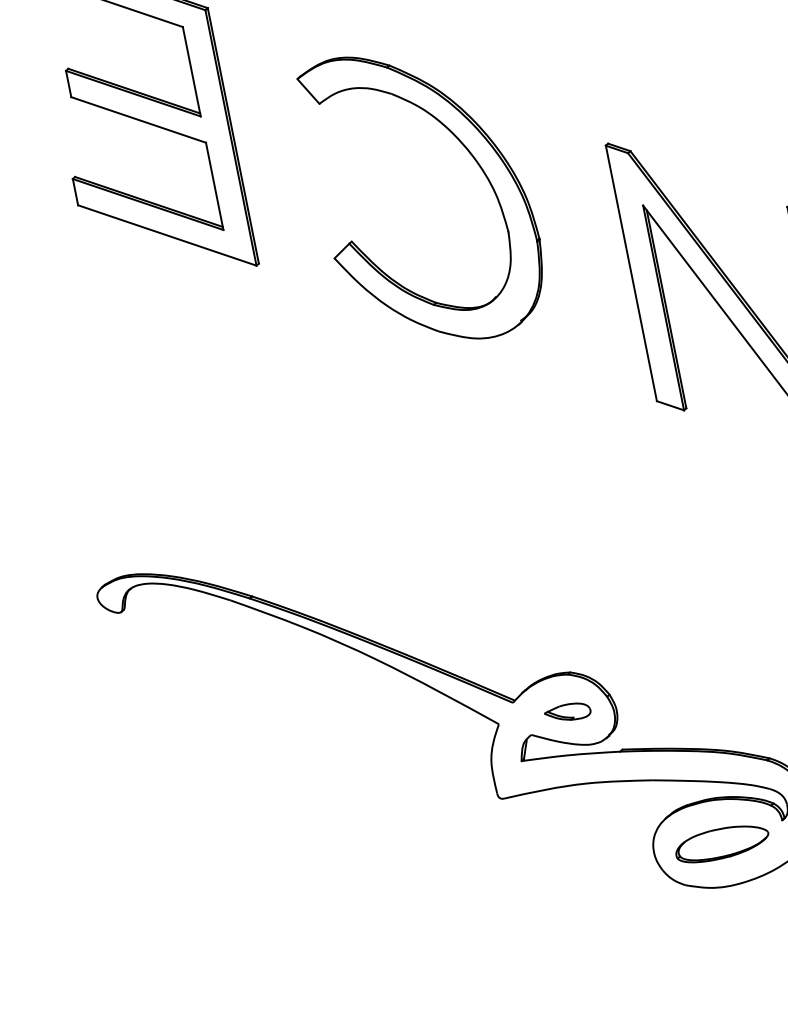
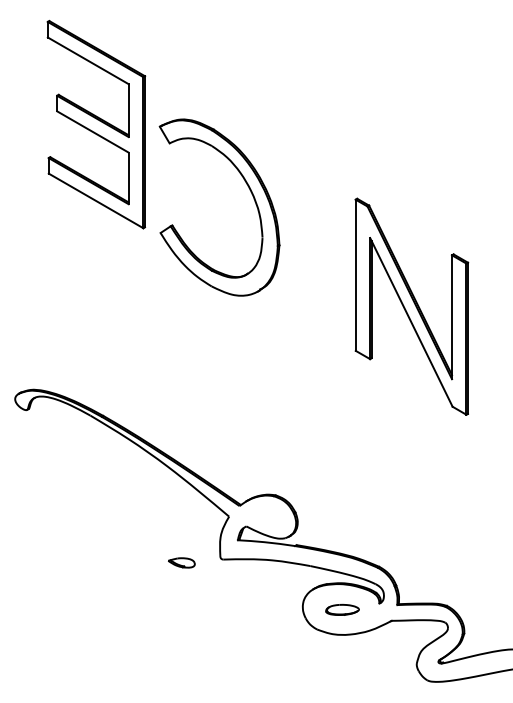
part: (472, 159) -> (250, 192), moved
part: (567, 712) -> (181, 562), moved
part: (721, 842) -> (342, 609), size x0.6

